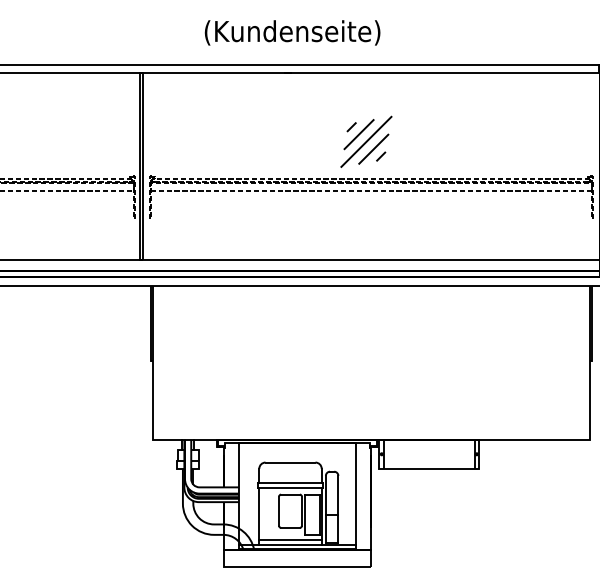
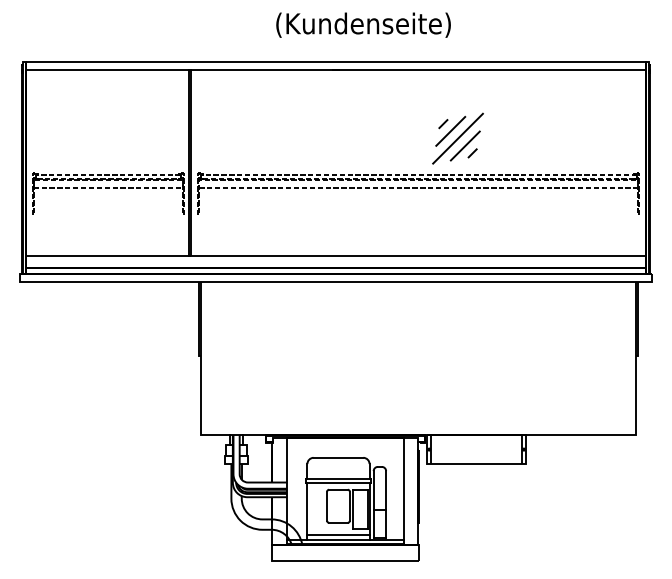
text: (292, 32) -> (363, 24), moved
part: (365, 141) -> (457, 138), moved

